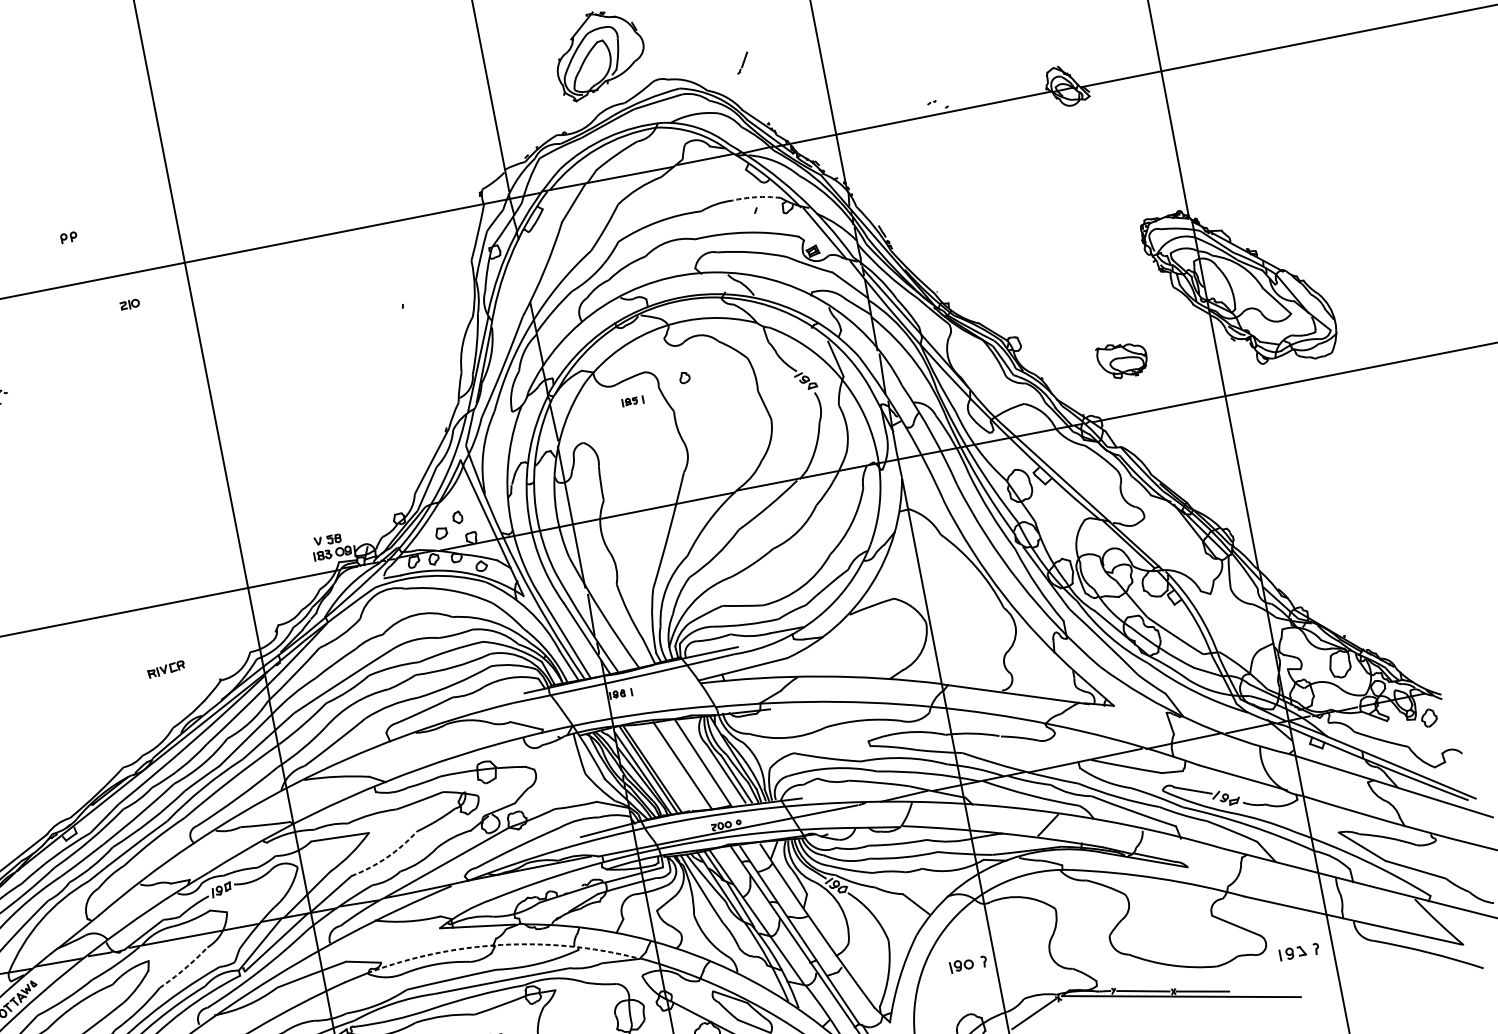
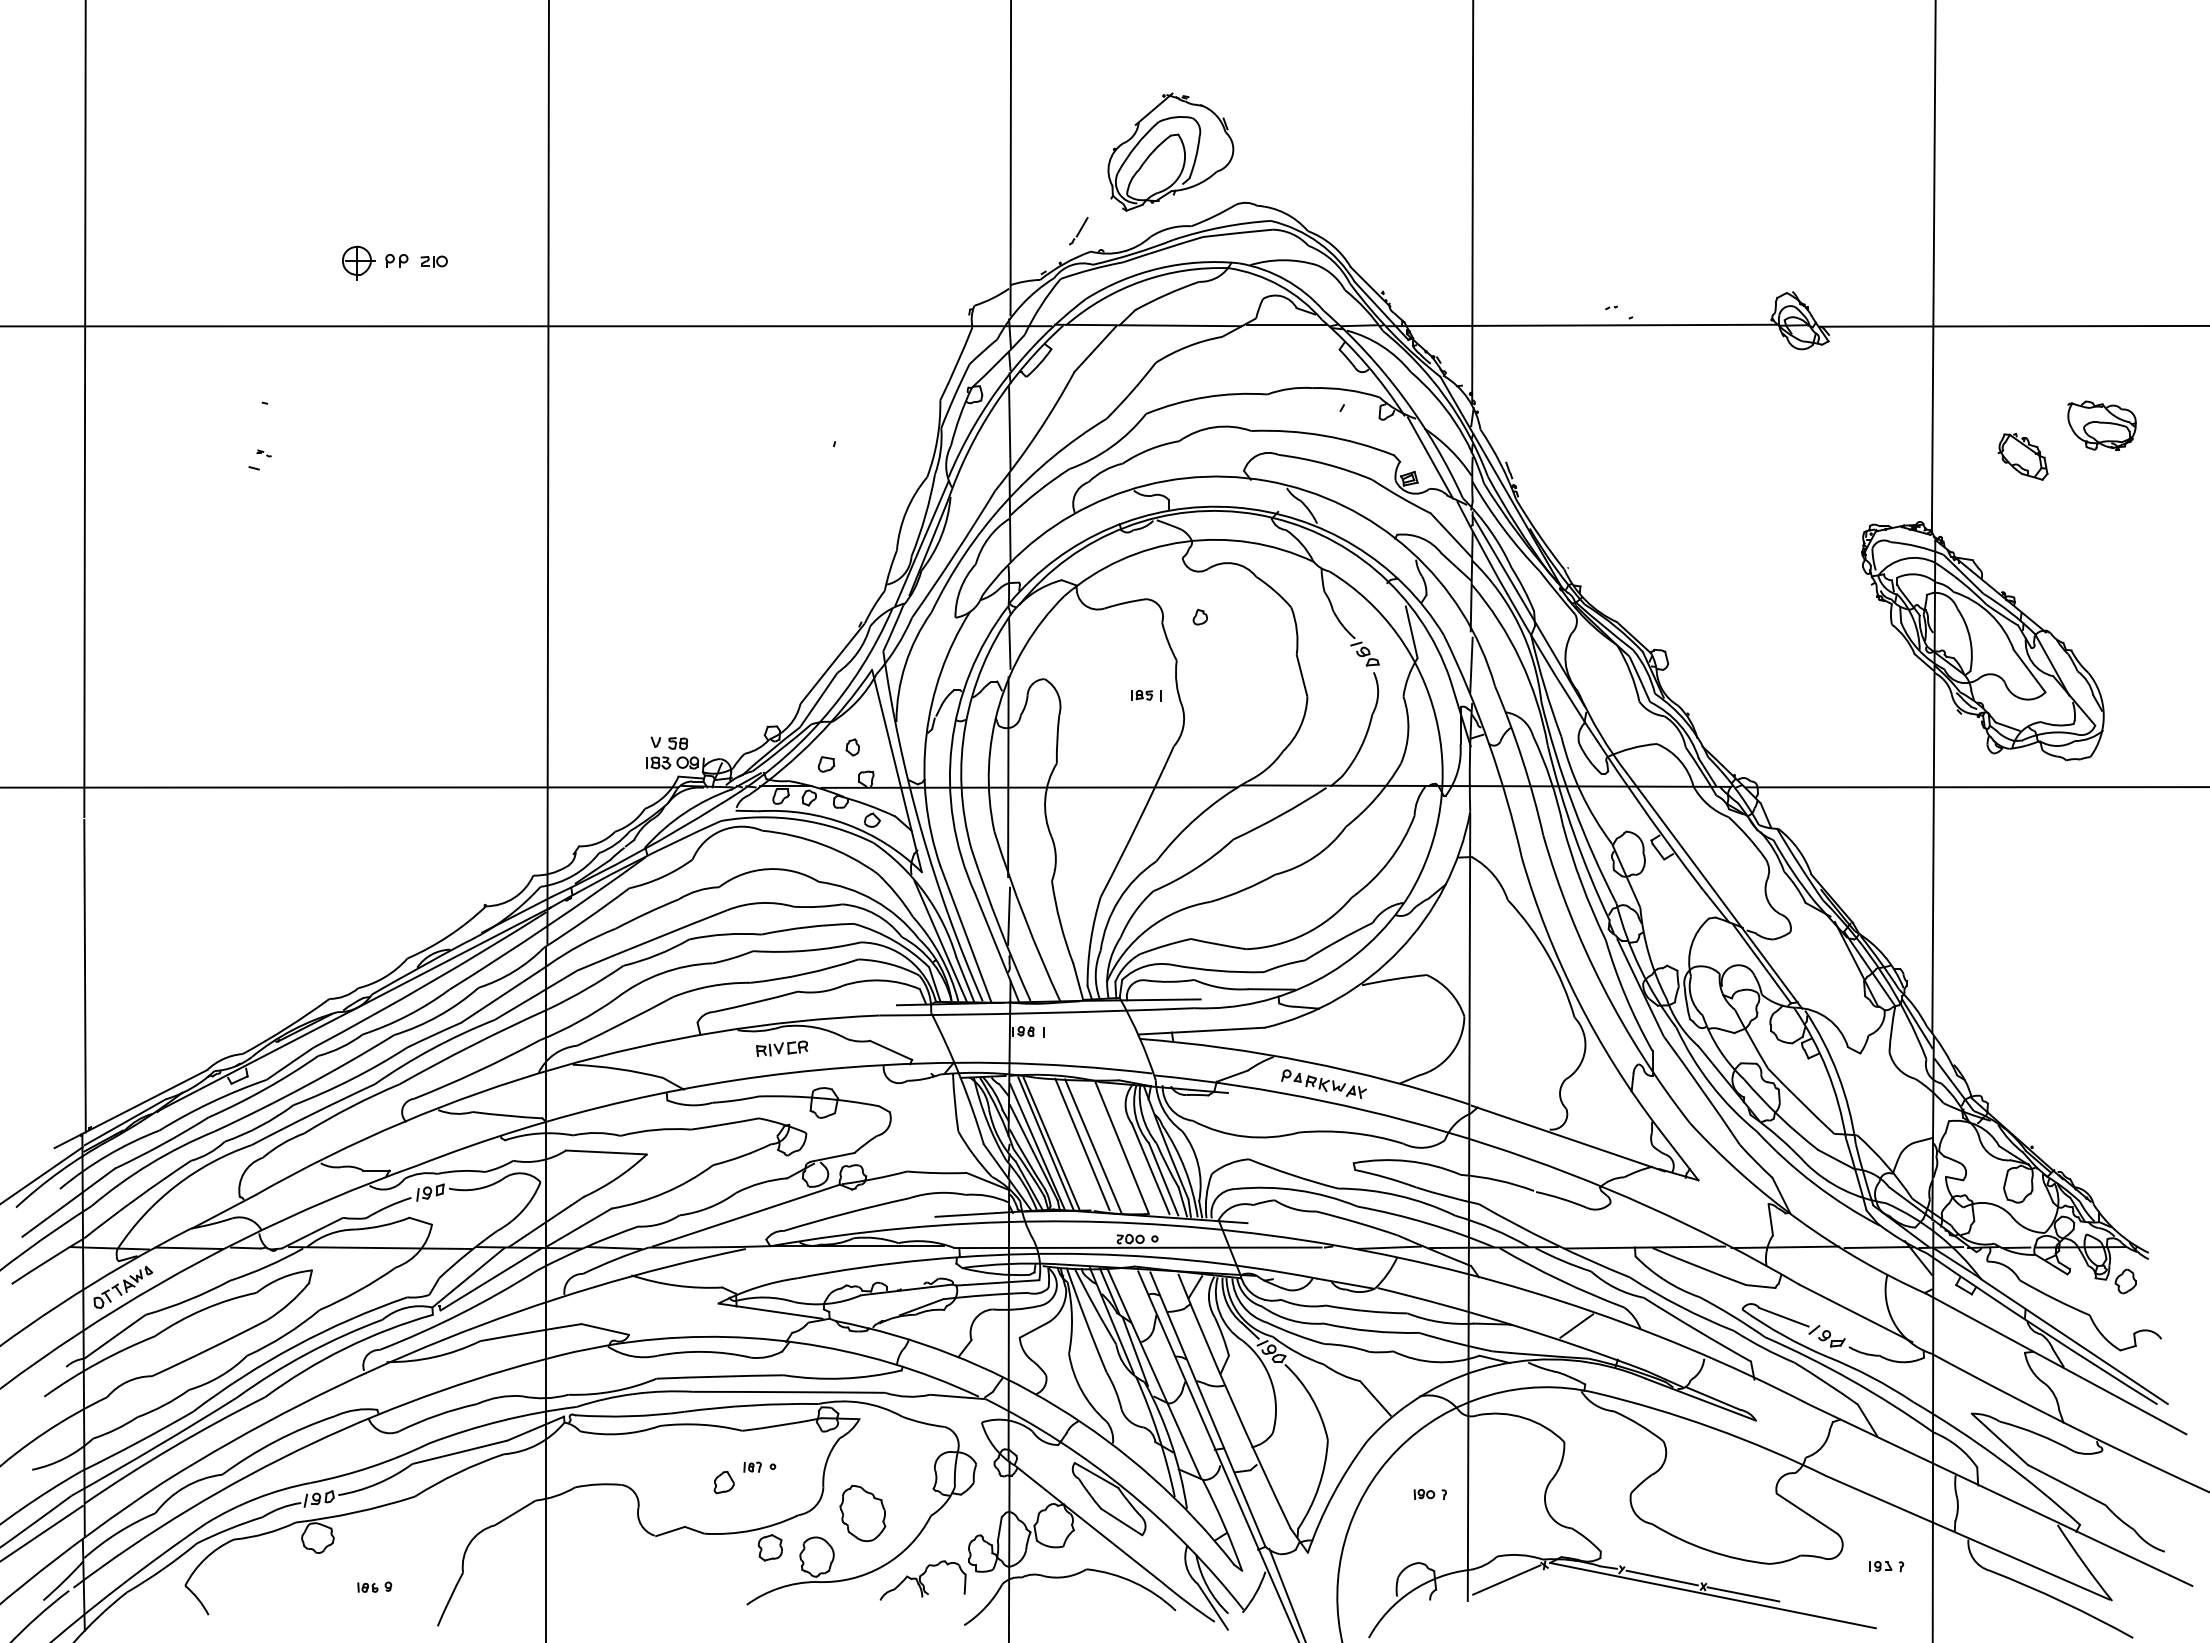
part: (742, 62) -> (1078, 230), moved
part: (1242, 150) -> (2022, 456), added
arc: (756, 196) -> (1346, 389), dashed -> solid
part: (42, 244) -> (358, 262), added
line: (524, 271) -> (1009, 428), added
part: (129, 304) -> (433, 261), moved
part: (1122, 360) -> (2101, 425), moved
part: (633, 401) -> (1146, 695), moved
line: (546, 641) -> (940, 940), added
part: (165, 669) -> (781, 1048), moved
part: (836, 689) -> (1323, 1083), added
line: (674, 765) -> (1082, 1144), added
arc: (387, 857) -> (665, 1192), dashed -> solid
arc: (501, 944) -> (798, 1342), dashed -> solid
part: (1299, 952) -> (1886, 1566), size x0.62
part: (967, 964) -> (1429, 1494), size x0.62
arc: (184, 968) -> (358, 1290), dashed -> solid

